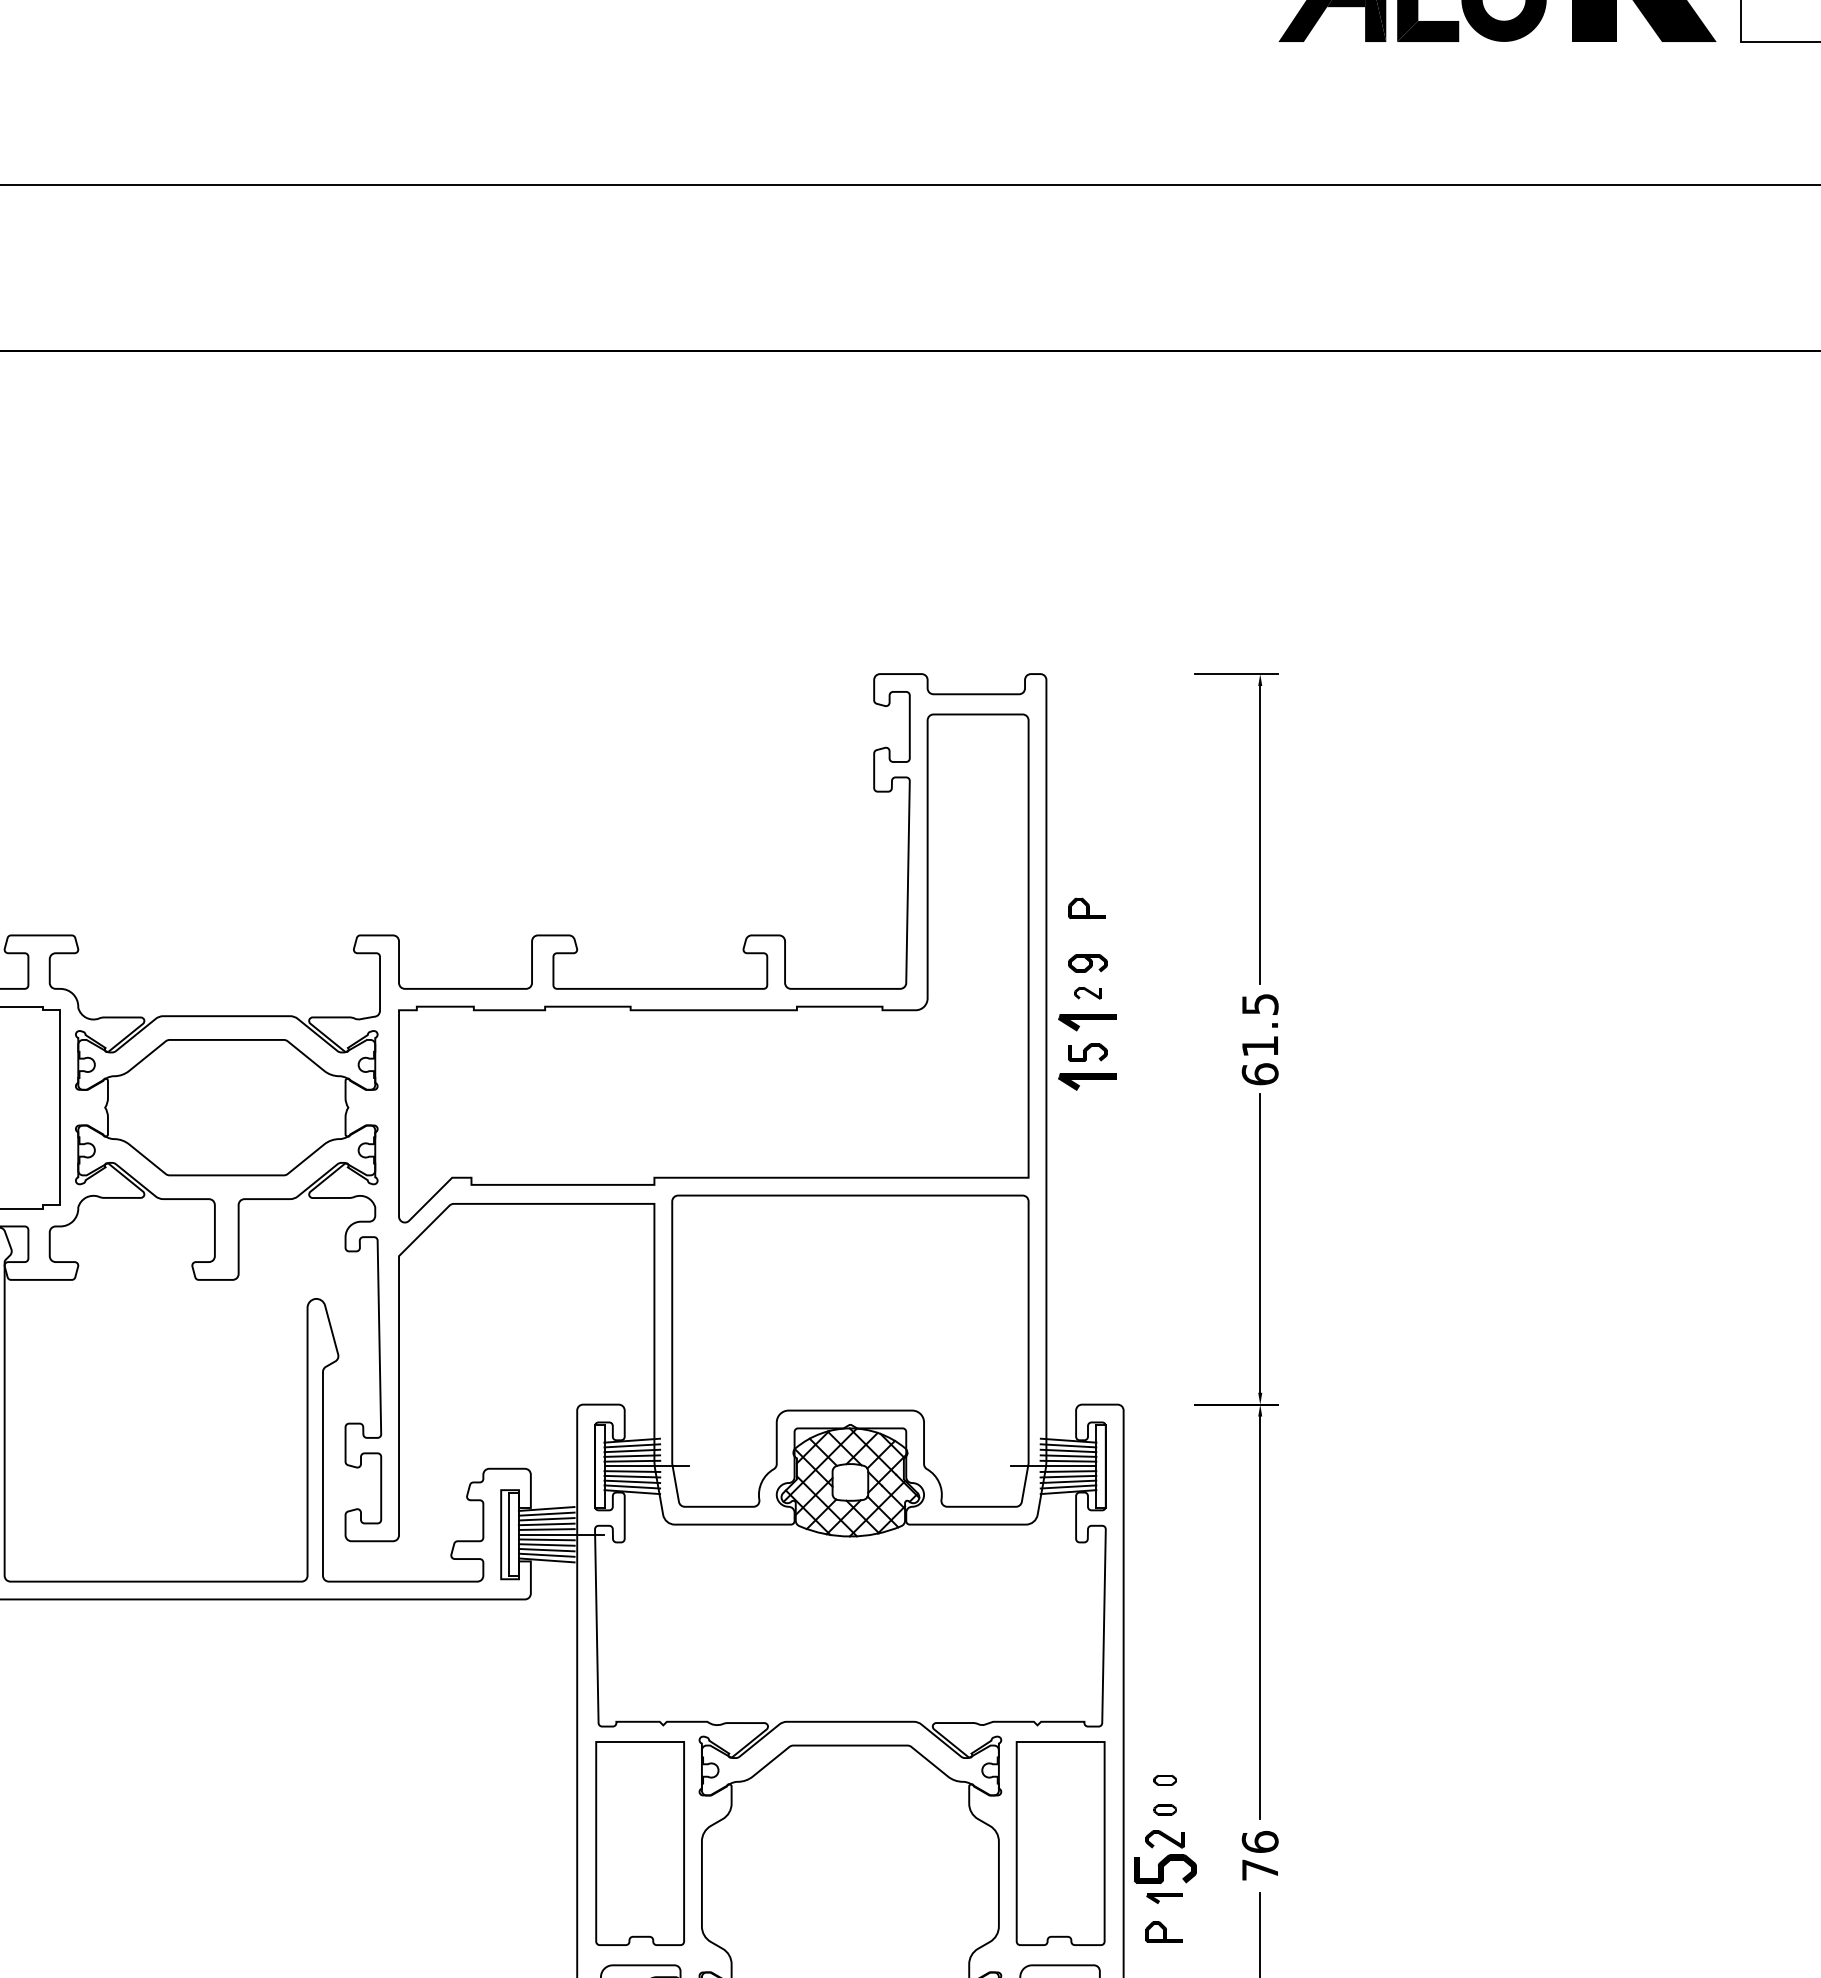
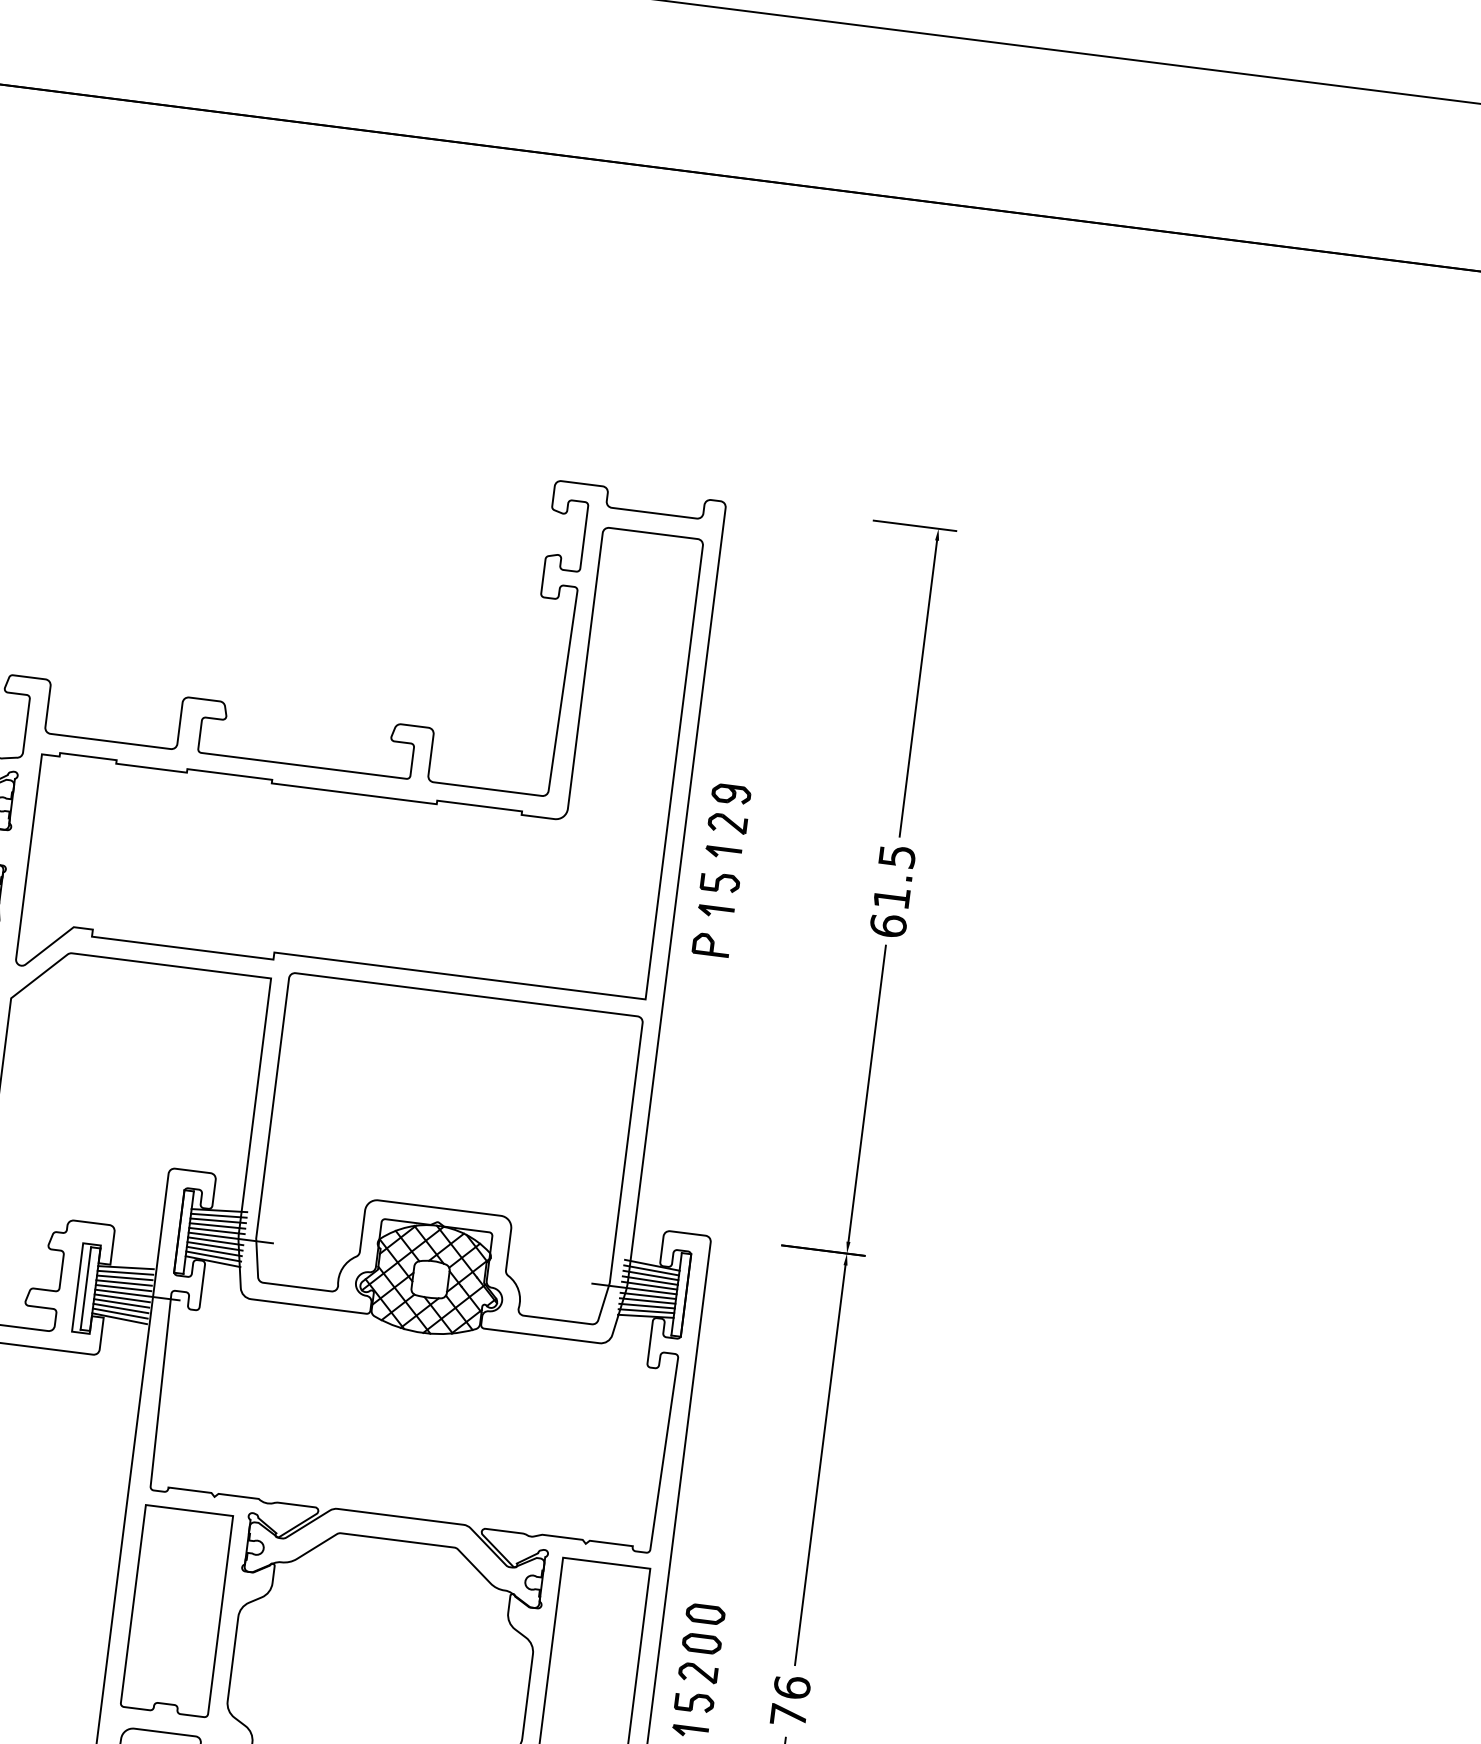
part: (1086, 908) -> (710, 944), moved
part: (1087, 993) -> (727, 824), size x1.43
part: (1087, 1022) -> (723, 852), size x0.62
part: (1087, 1081) -> (716, 911), size x0.62
part: (1164, 1780) -> (704, 1614), size x1.67
part: (1164, 1809) -> (701, 1643), size x1.67
part: (1164, 1869) -> (693, 1702), size x0.62

